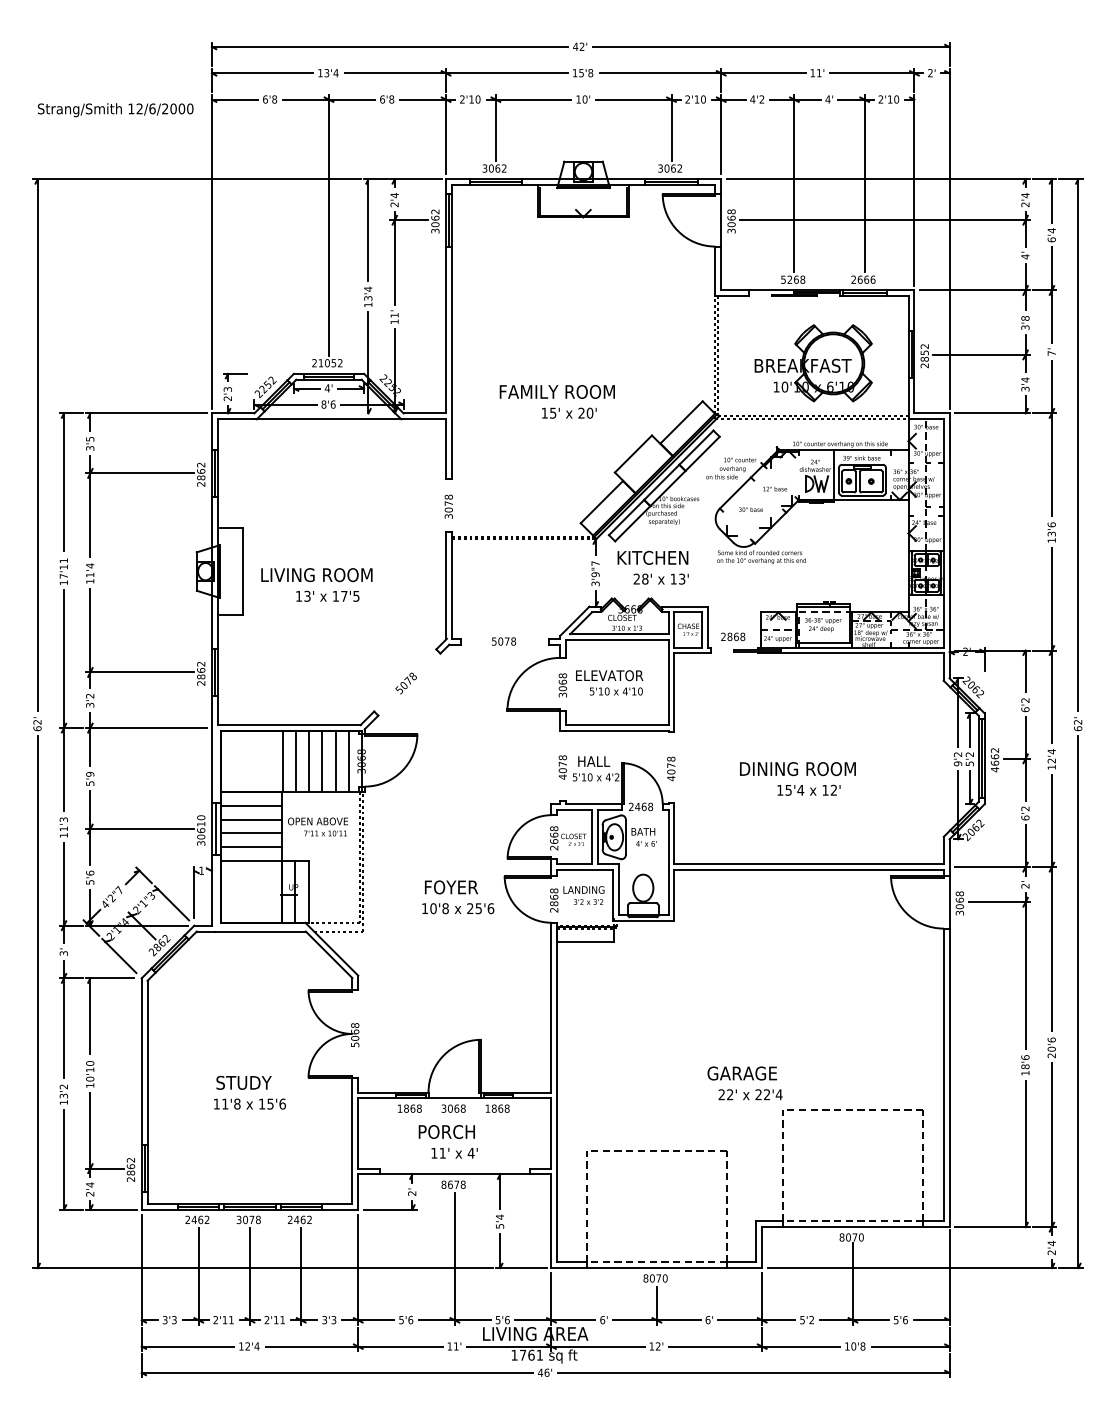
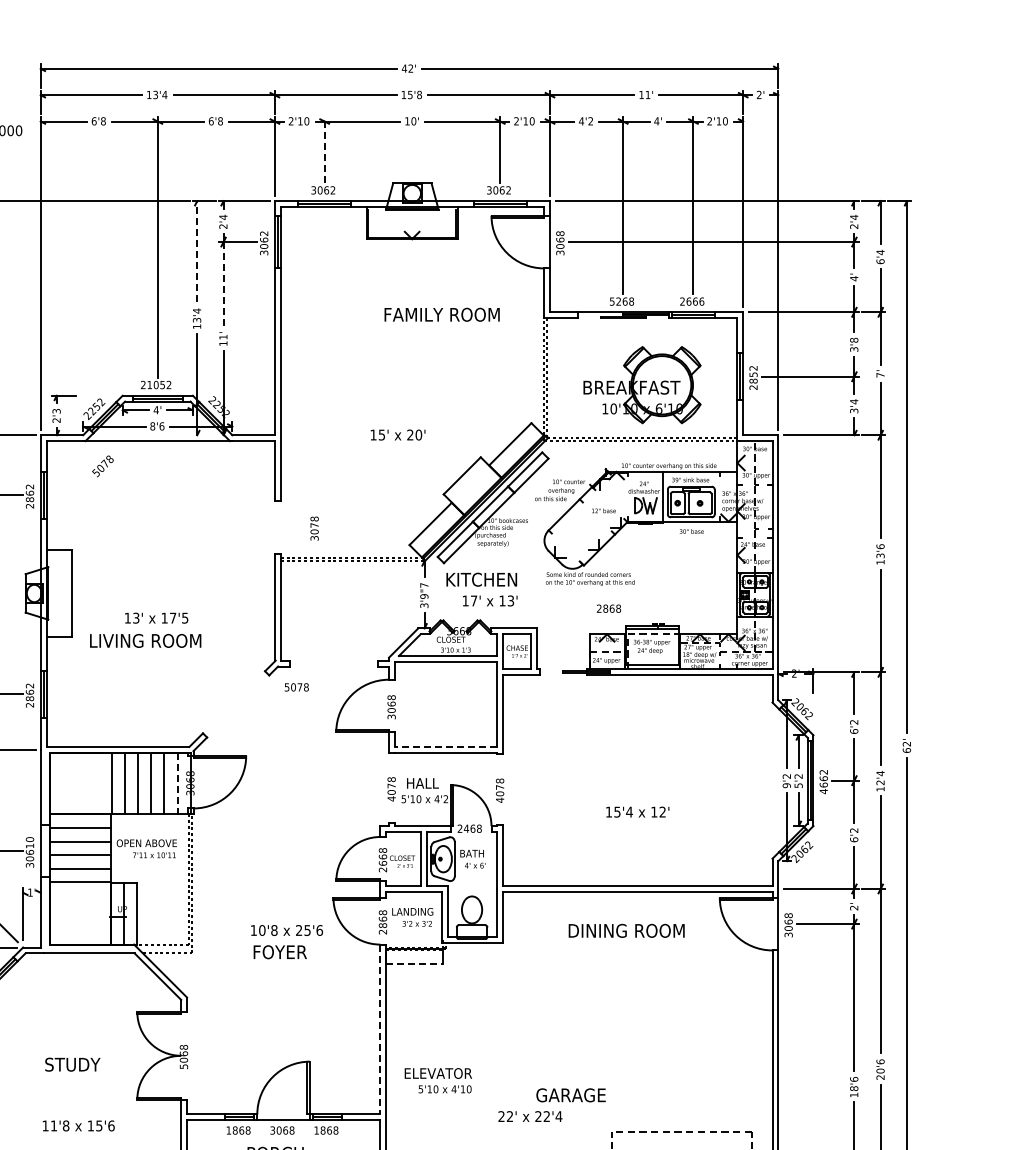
line: (495, 128) -> (324, 150), solid -> dashed
line: (368, 229) -> (197, 251), solid -> dashed
line: (394, 261) -> (223, 283), solid -> dashed
text: (556, 391) -> (441, 314), moved
text: (448, 506) -> (314, 528), moved
text: (750, 509) -> (691, 531), moved
text: (316, 575) -> (145, 641), moved
text: (640, 578) -> (469, 600), 28' -> 17'
text: (733, 636) -> (609, 608), moved
text: (504, 641) -> (297, 687), moved
text: (609, 682) -> (438, 1080), moved
text: (405, 683) -> (102, 466), moved
line: (616, 725) -> (445, 747), solid -> dashed
line: (348, 761) -> (177, 783), solid -> dashed
text: (797, 769) -> (626, 931), moved
line: (216, 828) -> (45, 850), removed
text: (451, 887) -> (280, 952), moved
line: (585, 941) -> (414, 963), solid -> dashed
line: (551, 1007) -> (380, 1029), solid -> dashed
text: (243, 1082) -> (72, 1064), moved
text: (750, 1094) -> (530, 1116), moved

